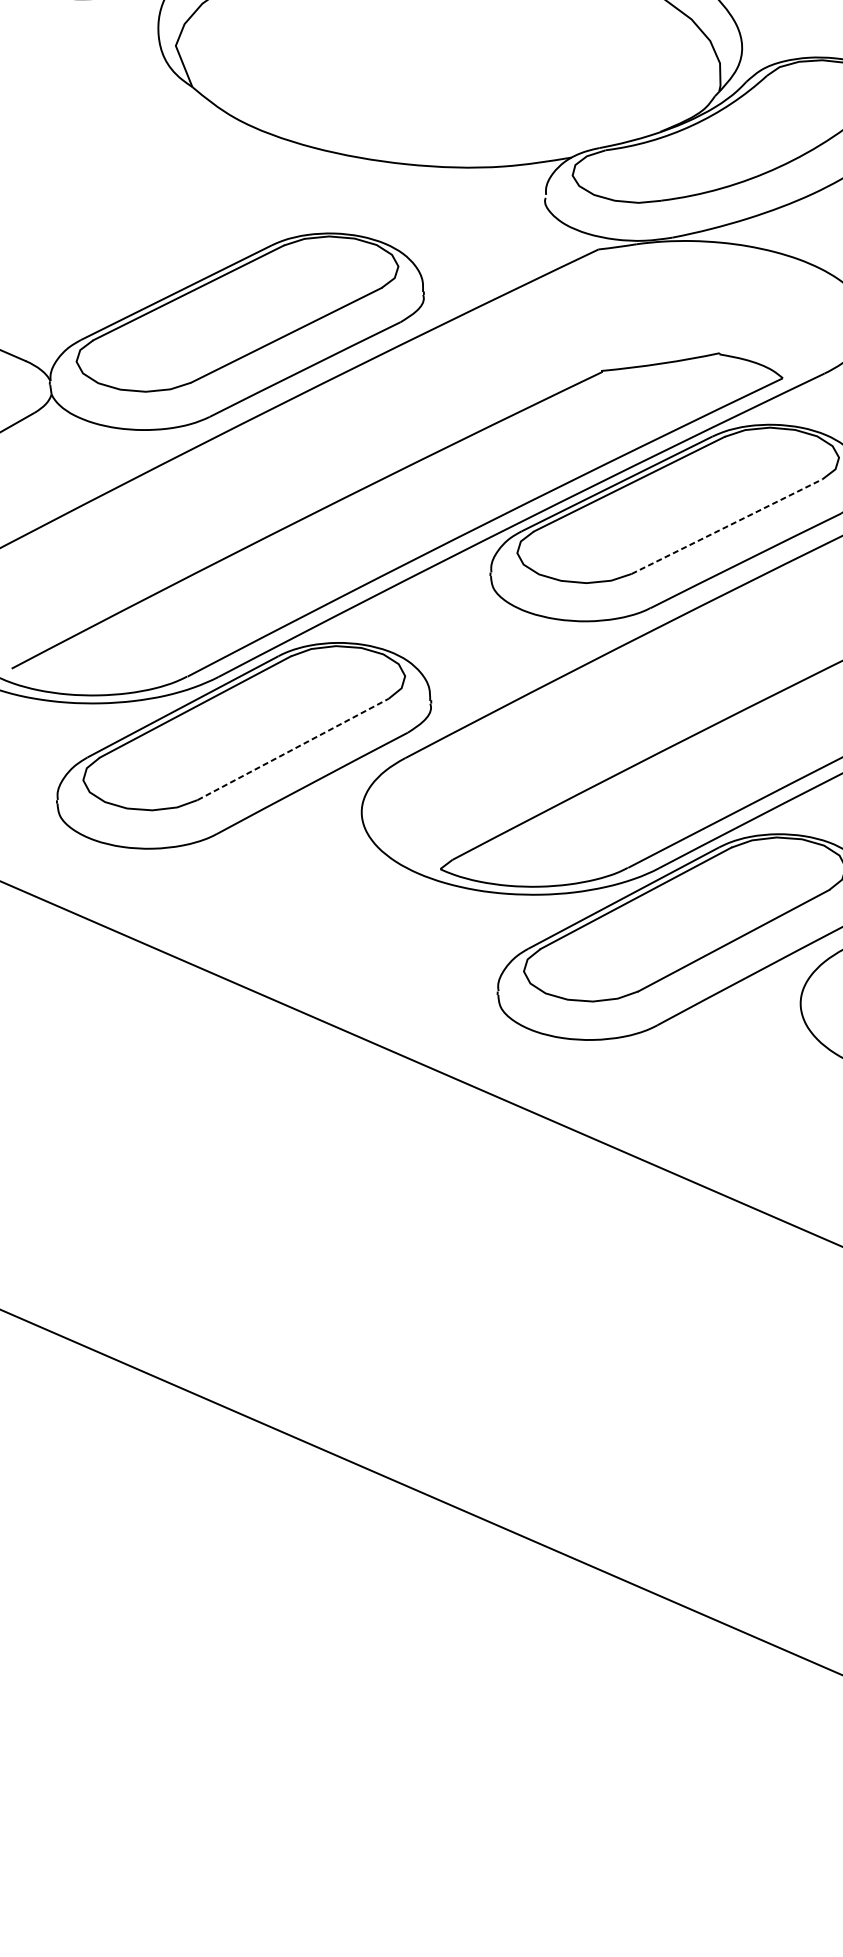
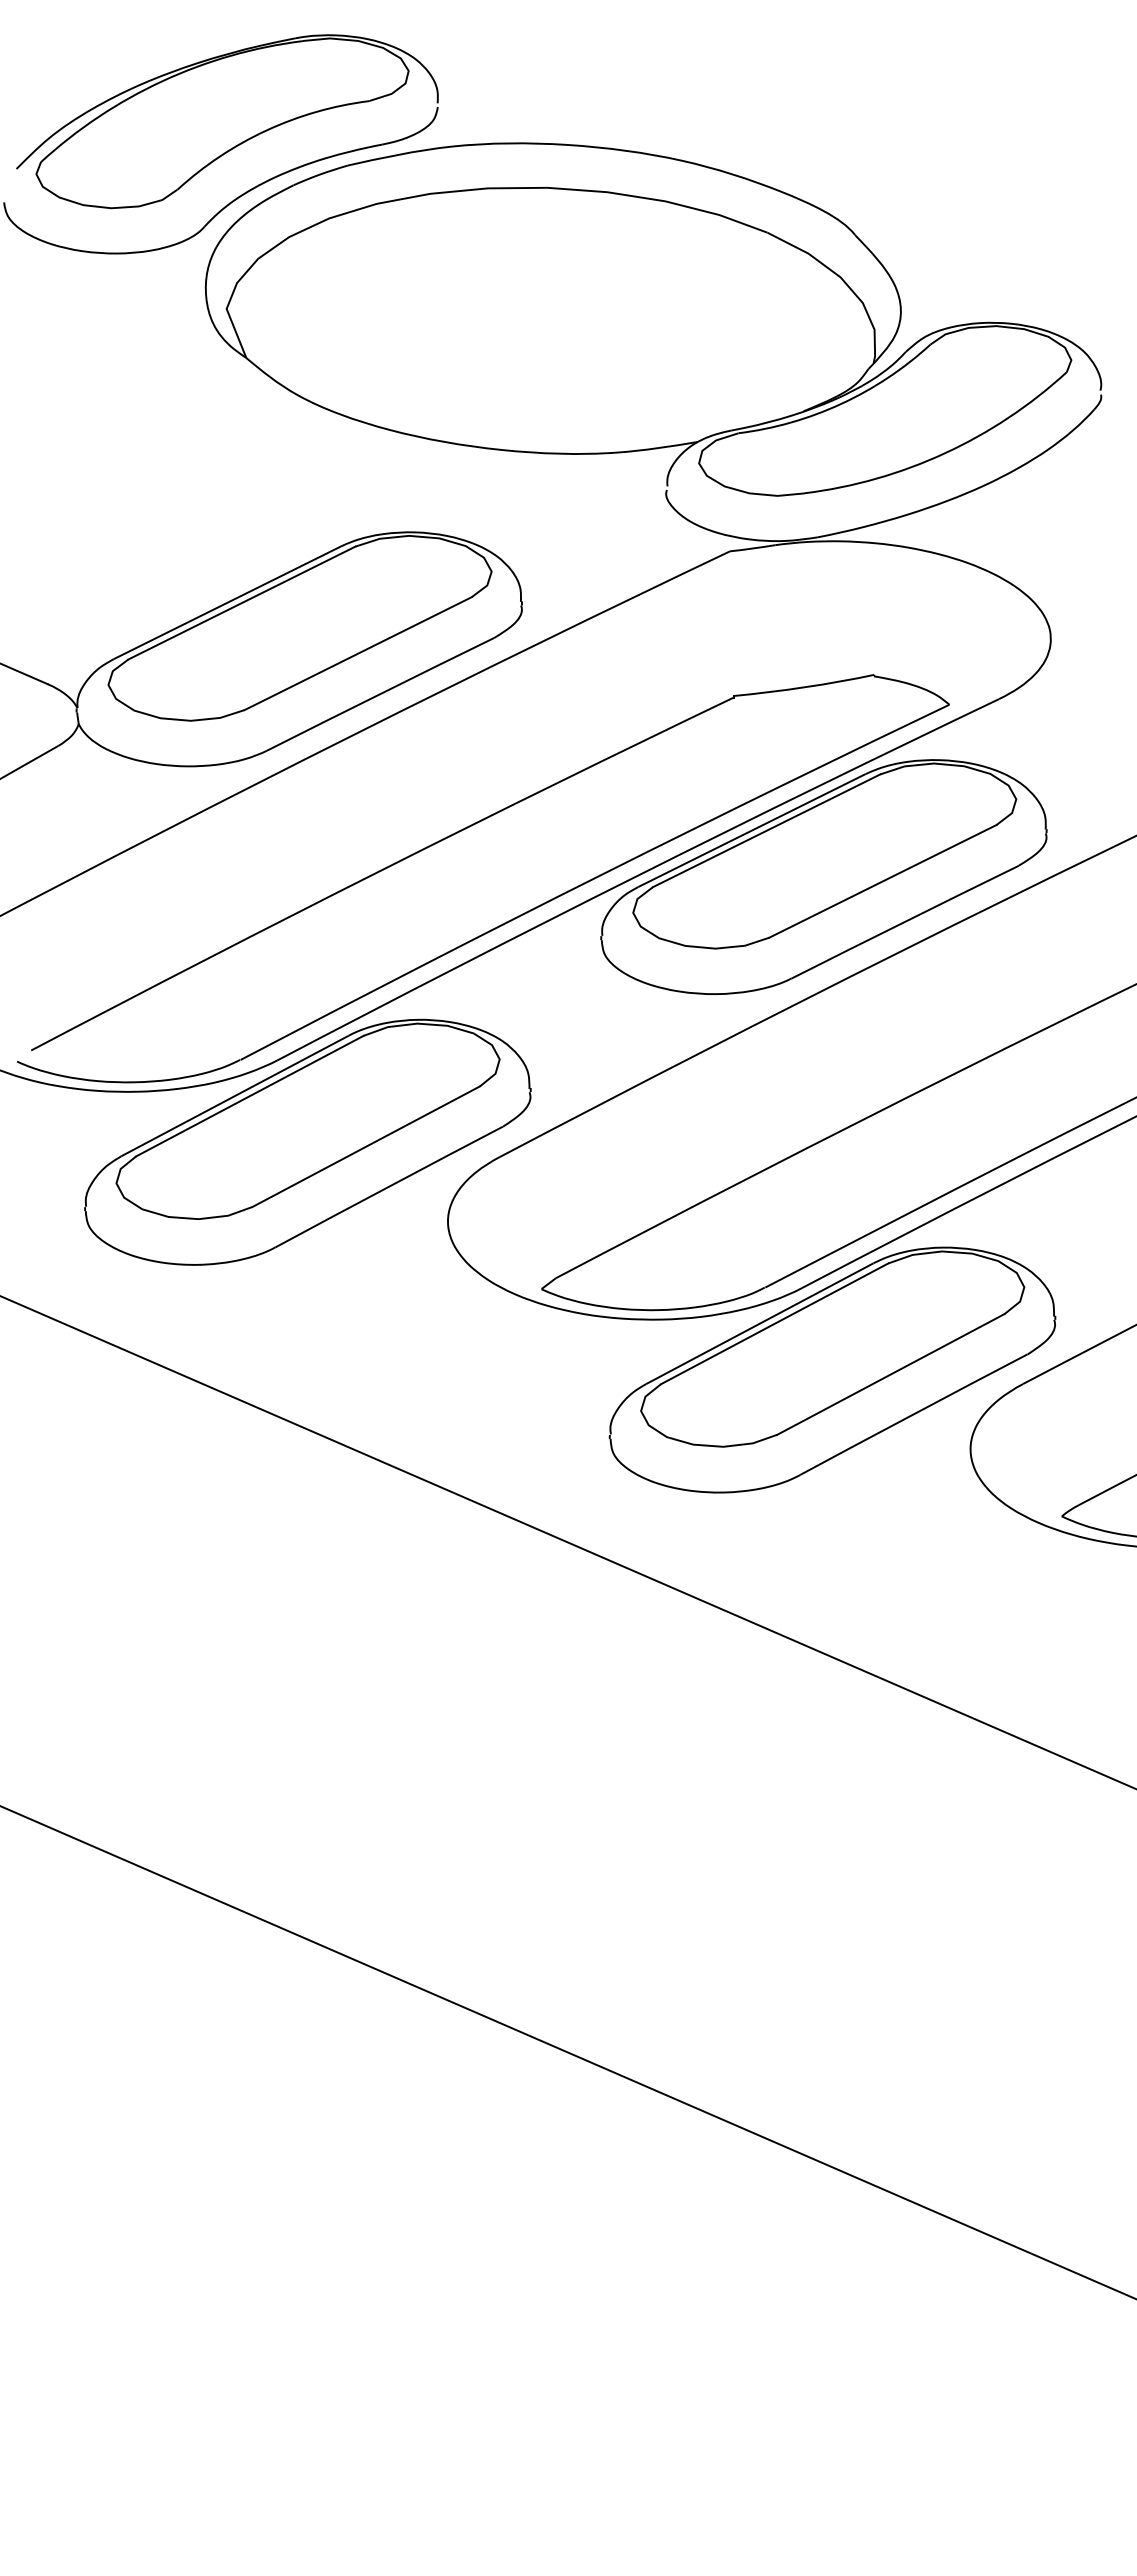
line: (726, 526) -> (882, 881), dashed -> solid
line: (293, 749) -> (366, 1146), dashed -> solid

